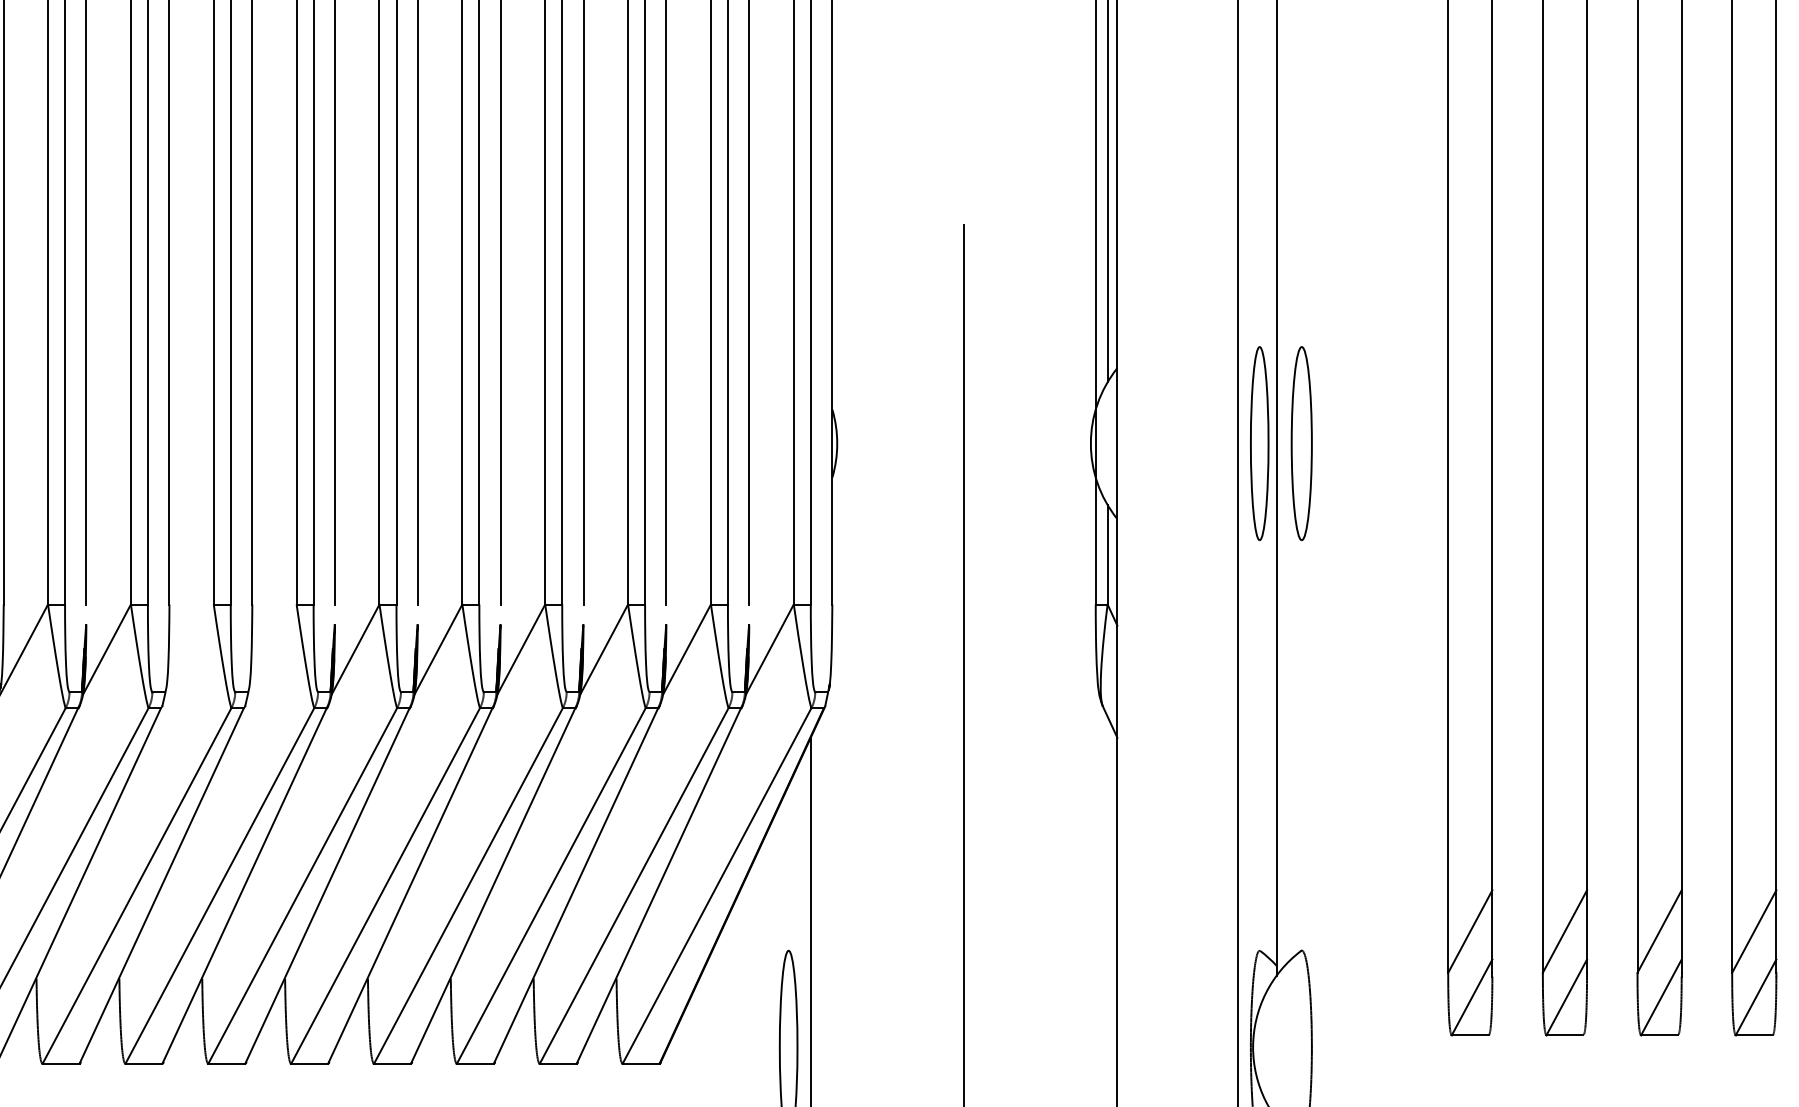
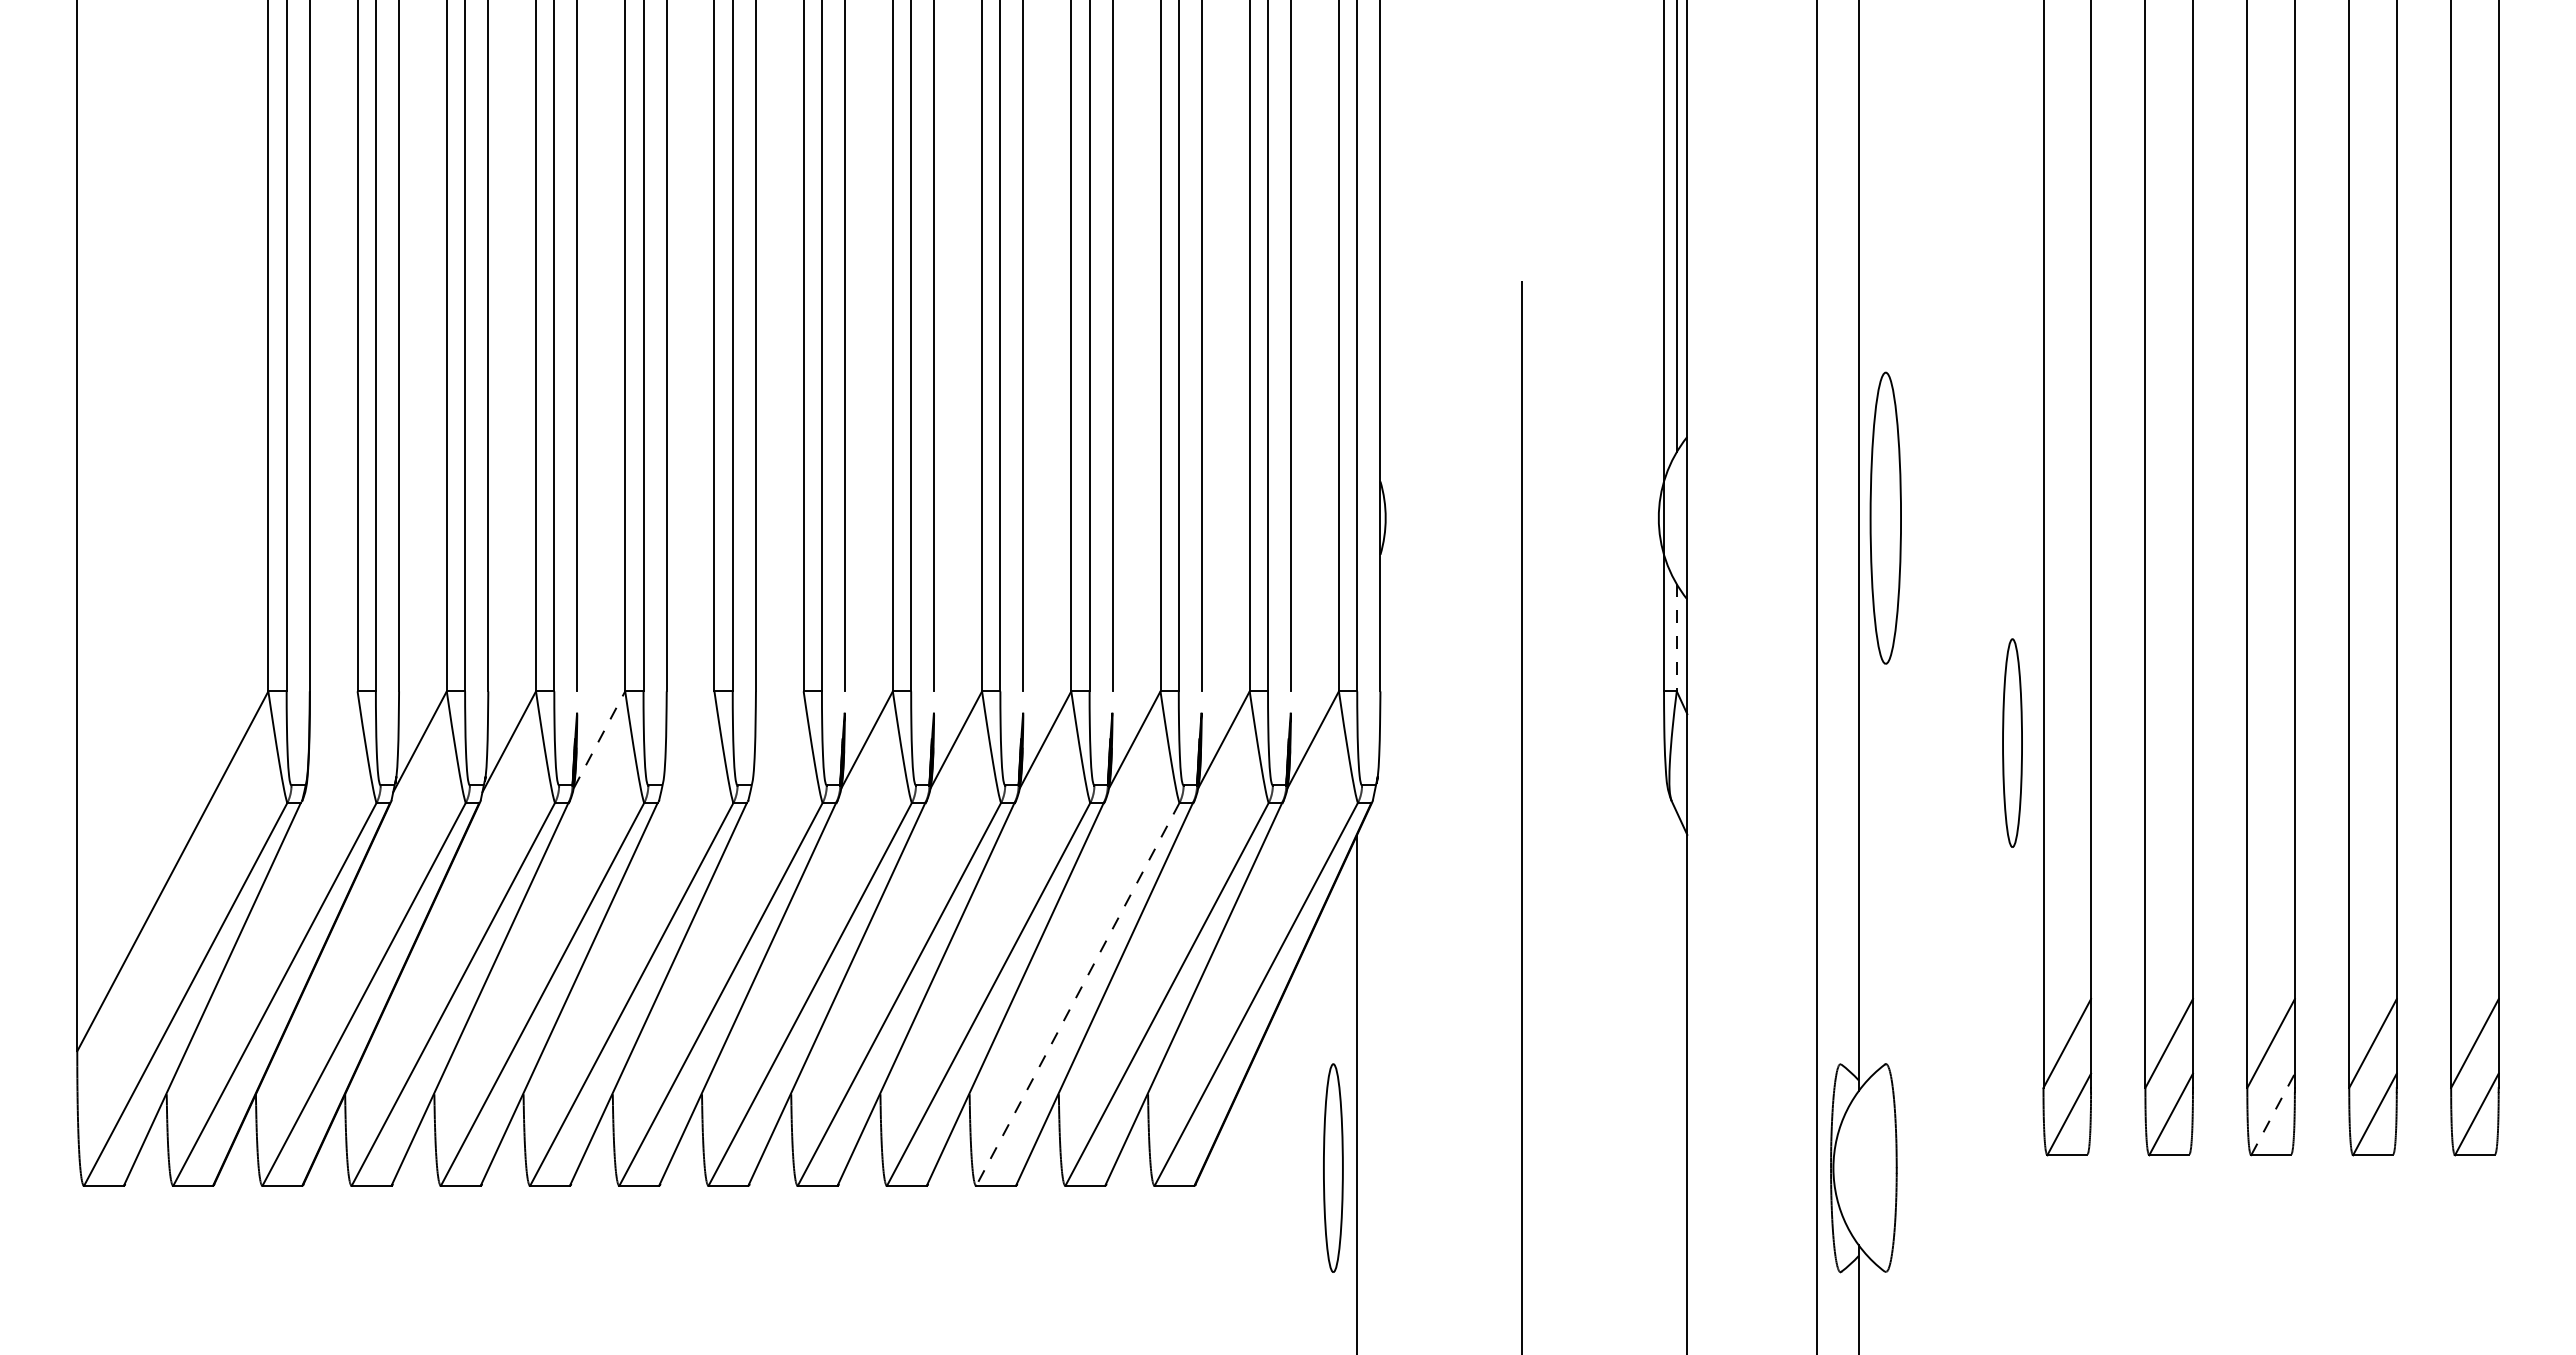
part: (1259, 443) -> (2012, 742), moved
part: (1301, 443) -> (1885, 517), size x1.4
line: (1107, 554) -> (1676, 637), solid -> dashed
line: (107, 649) -> (599, 739), solid -> dashed
line: (550, 886) -> (1077, 994), solid -> dashed
line: (1661, 996) -> (2273, 1113), solid -> dashed

